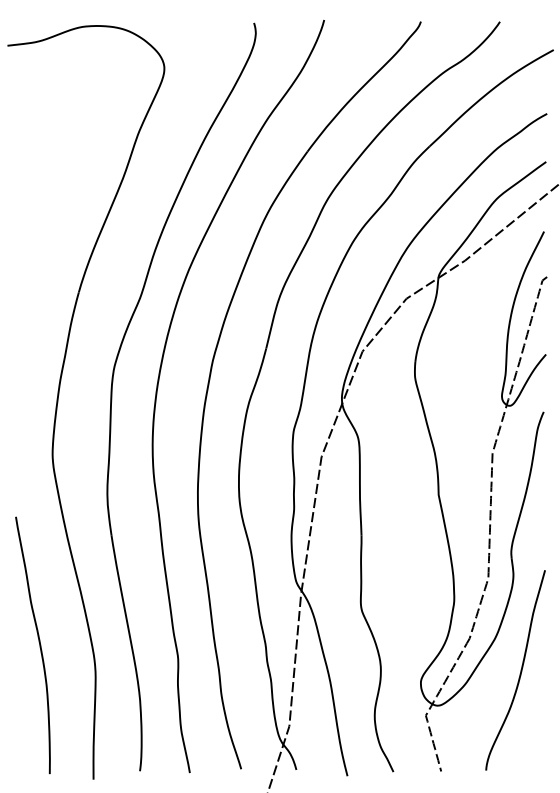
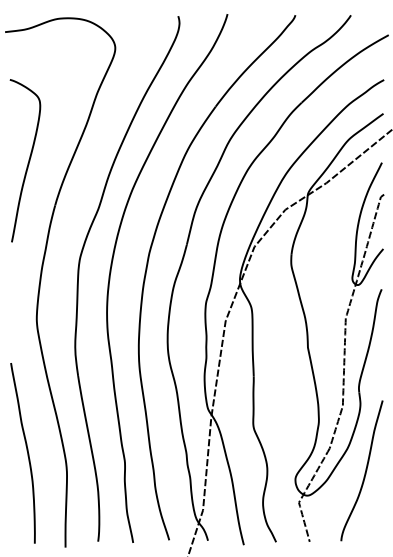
curve: (40, 228) -> (28, 160), added

